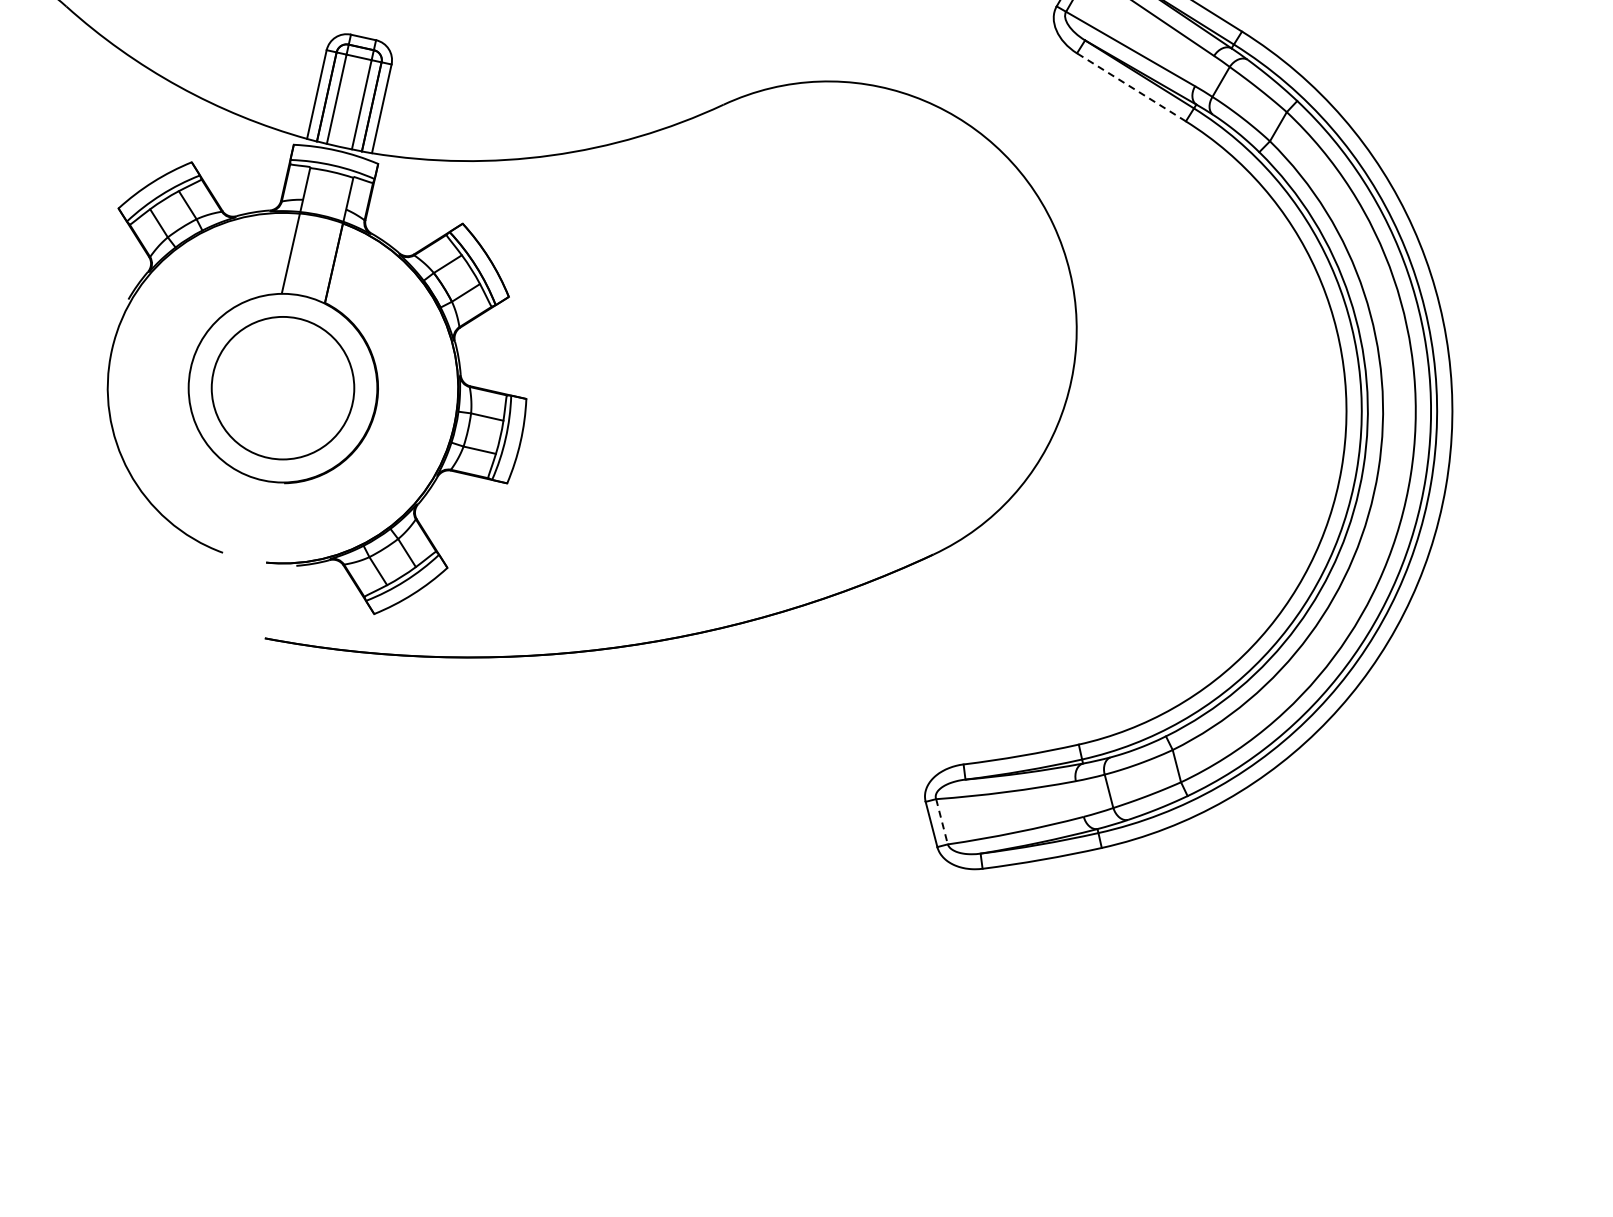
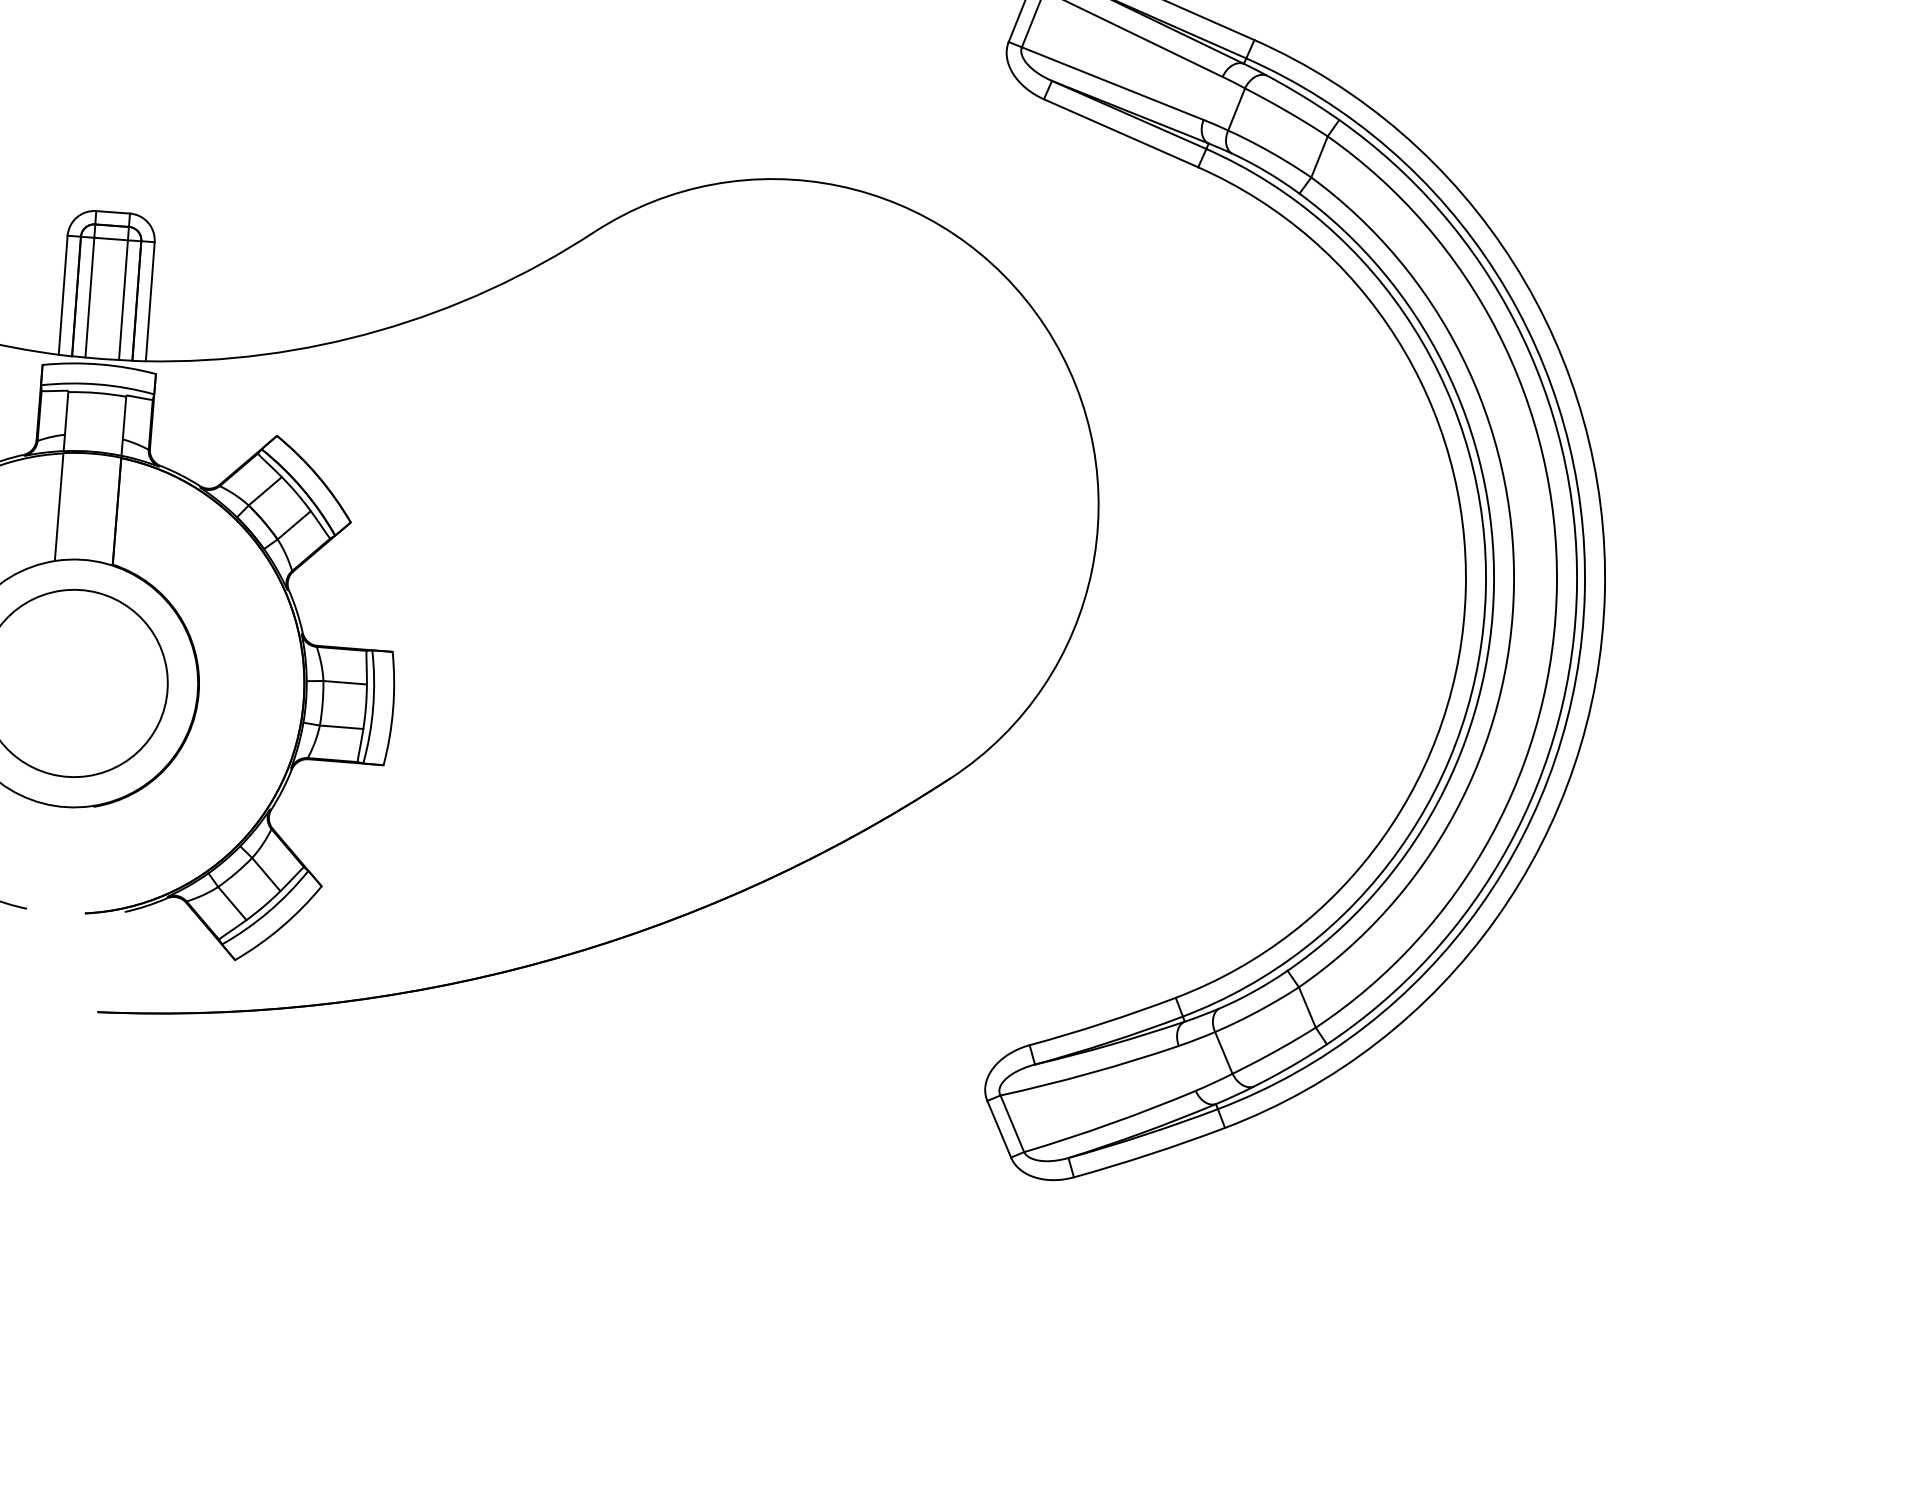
line: (1131, 87) -> (1121, 133), dashed -> solid
line: (942, 822) -> (1013, 1124), dashed -> solid

